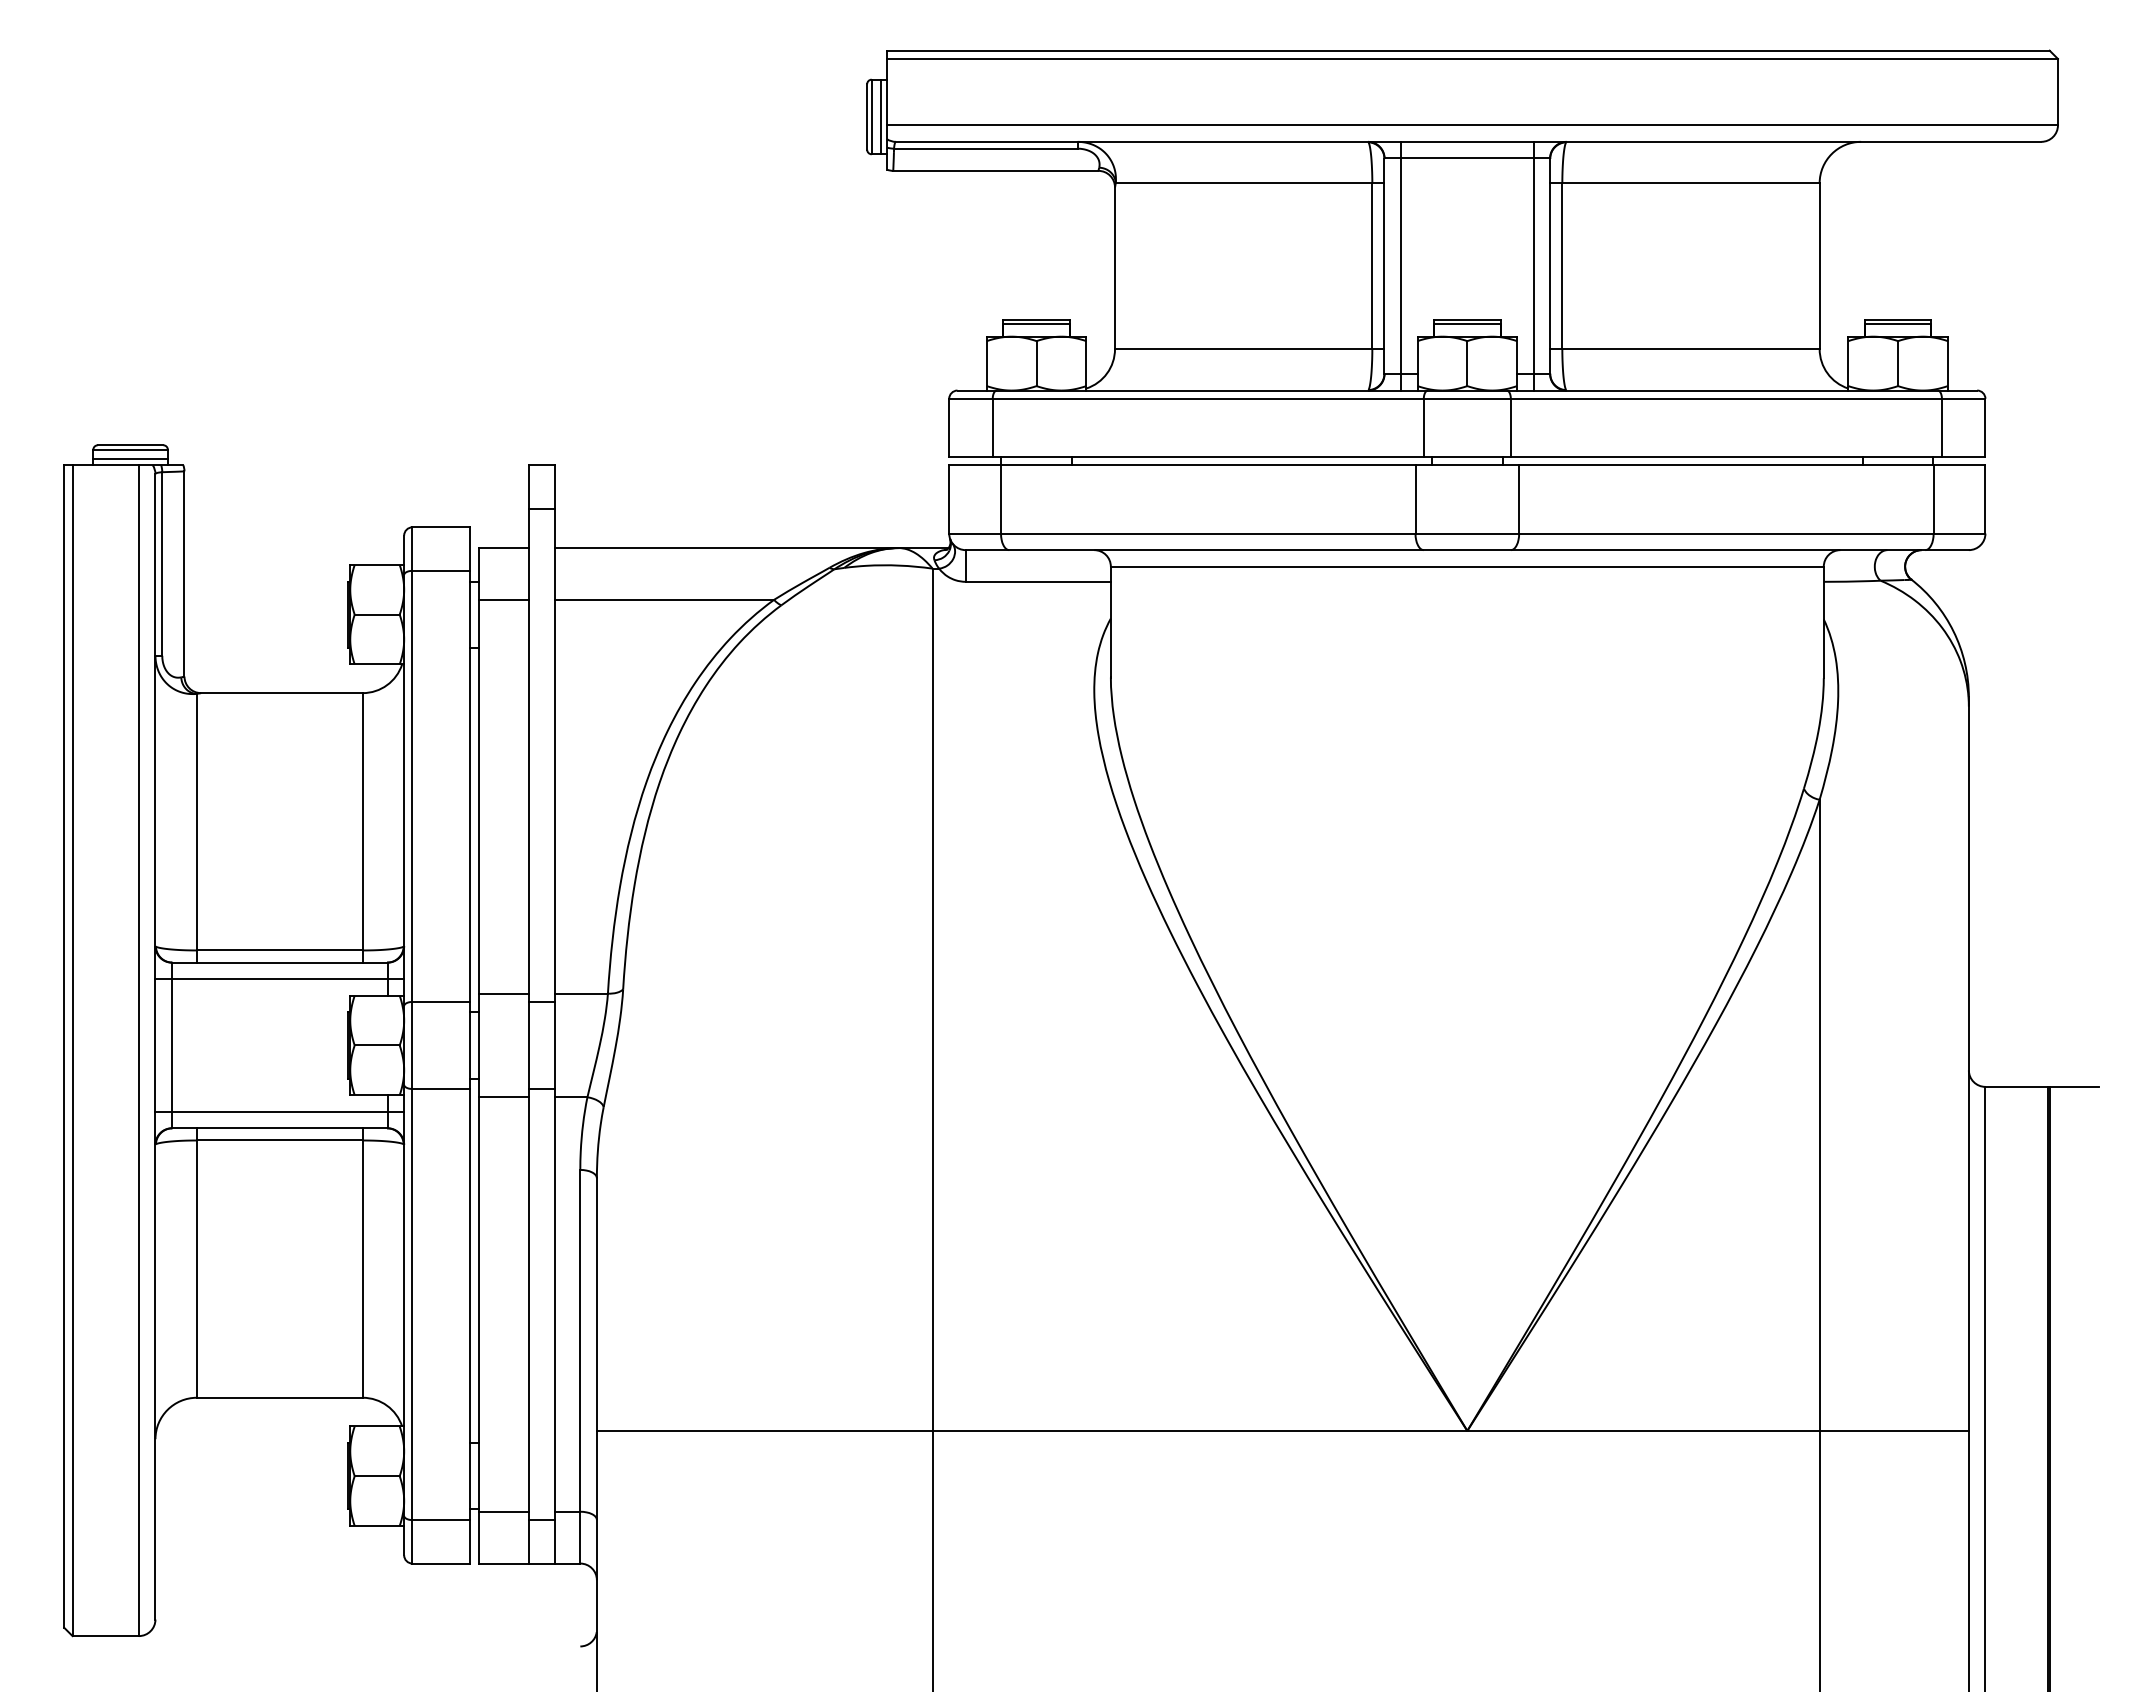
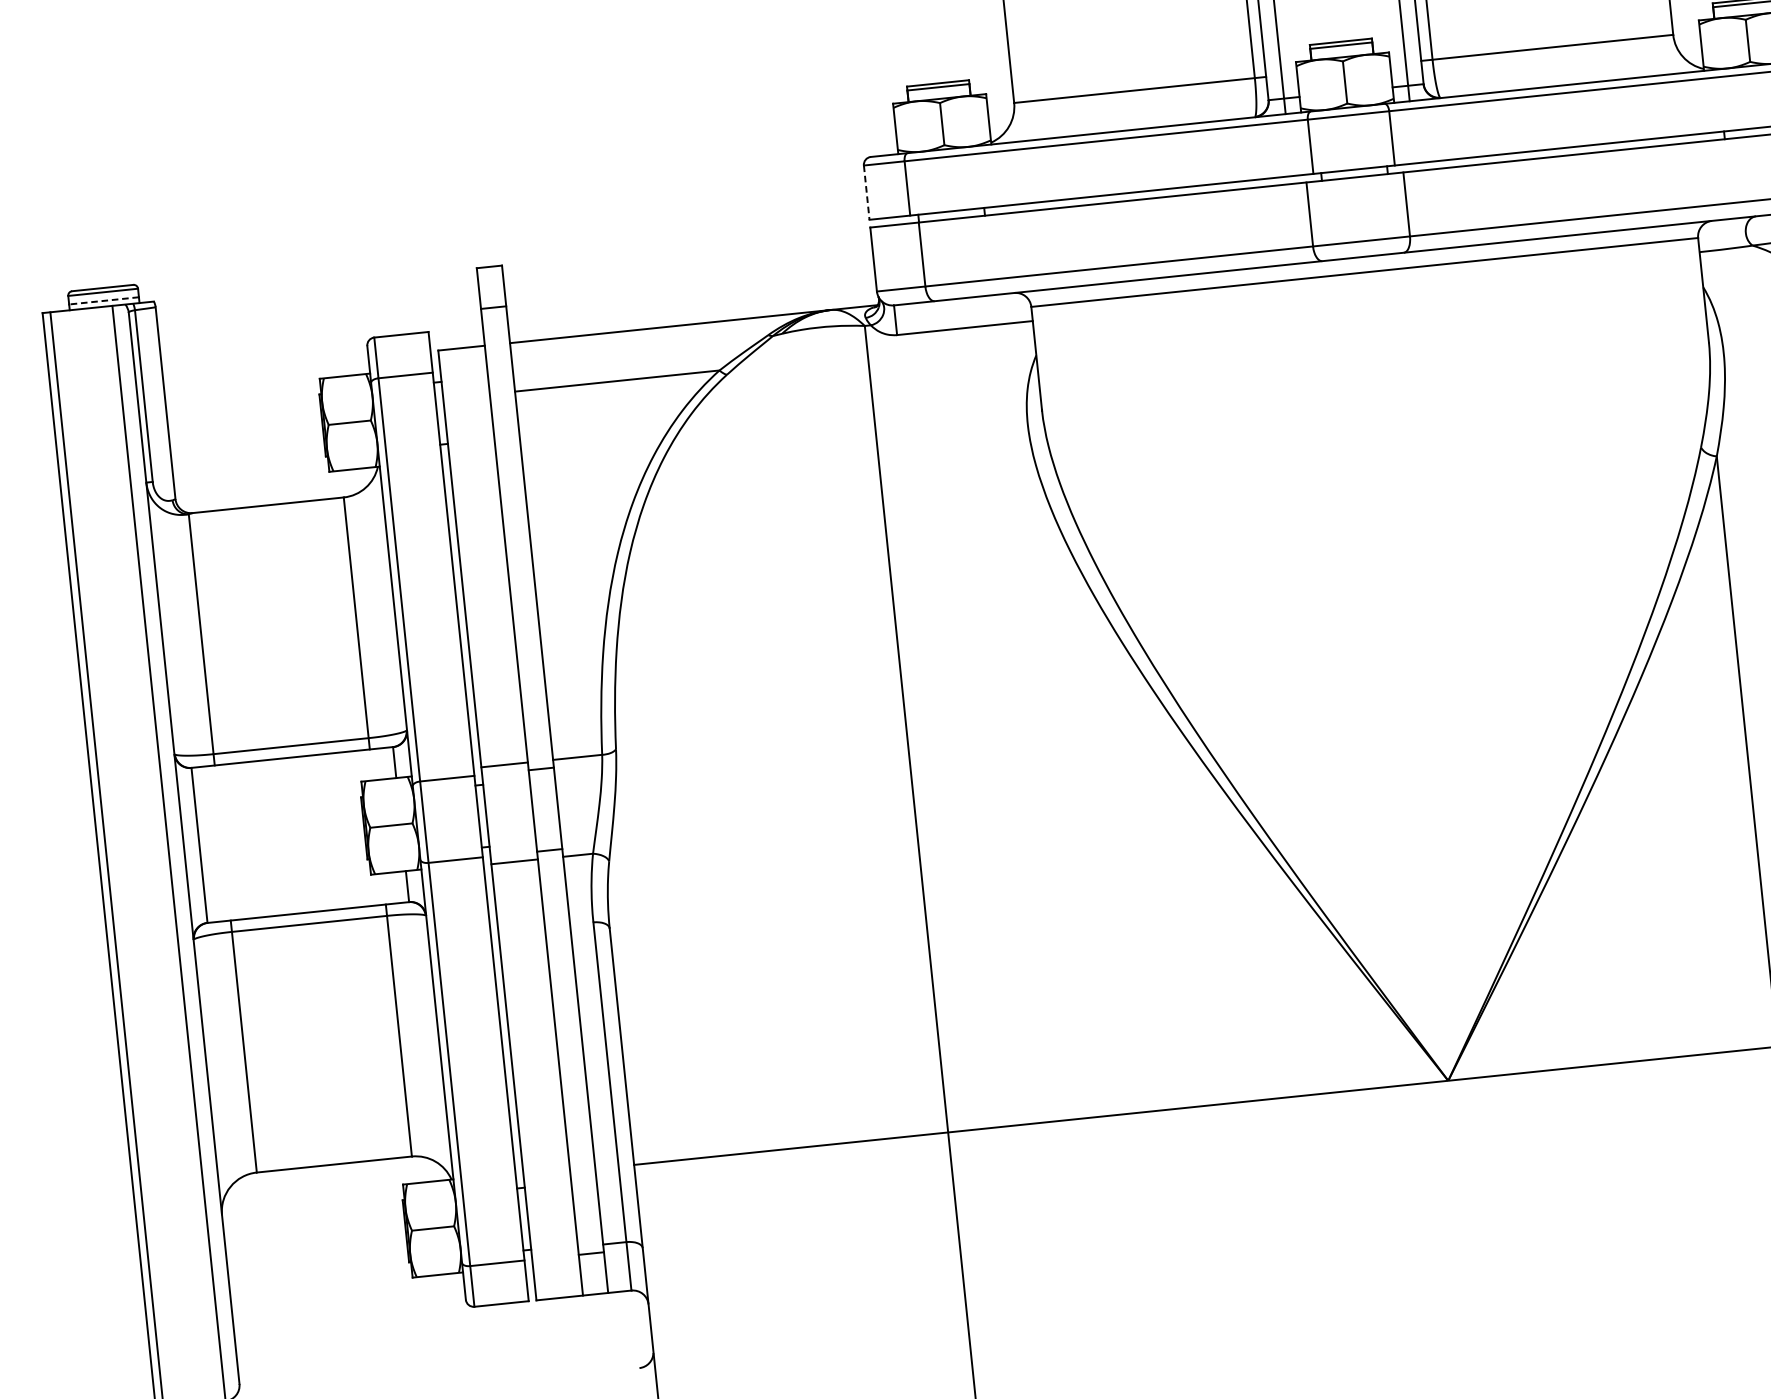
line: (949, 428) -> (867, 193), solid -> dashed
line: (130, 458) -> (103, 300), solid -> dashed
line: (503, 599) -> (466, 396), removed
line: (279, 979) -> (293, 773), removed
line: (279, 1111) -> (306, 896), removed
line: (503, 1511) -> (554, 1249), removed

